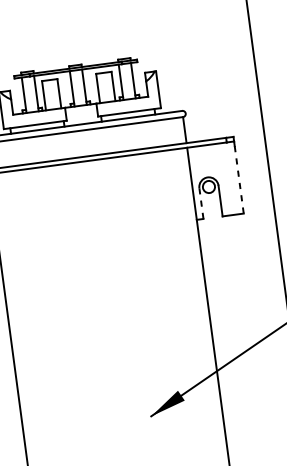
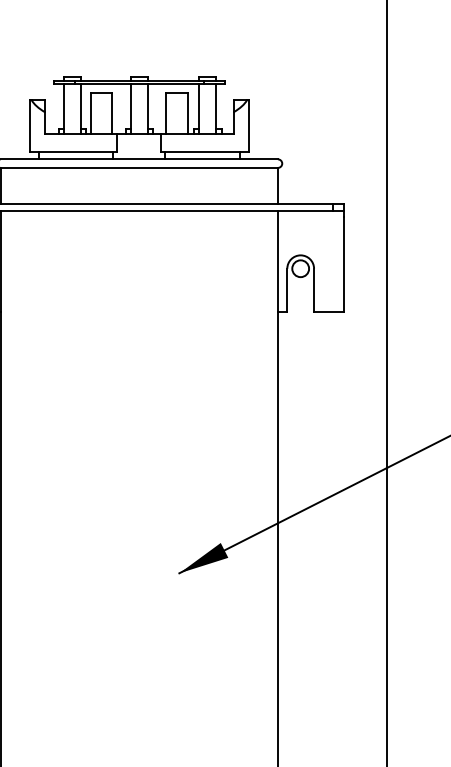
line: (239, 179) -> (343, 264), dashed -> solid
line: (201, 203) -> (287, 289), dashed -> solid

